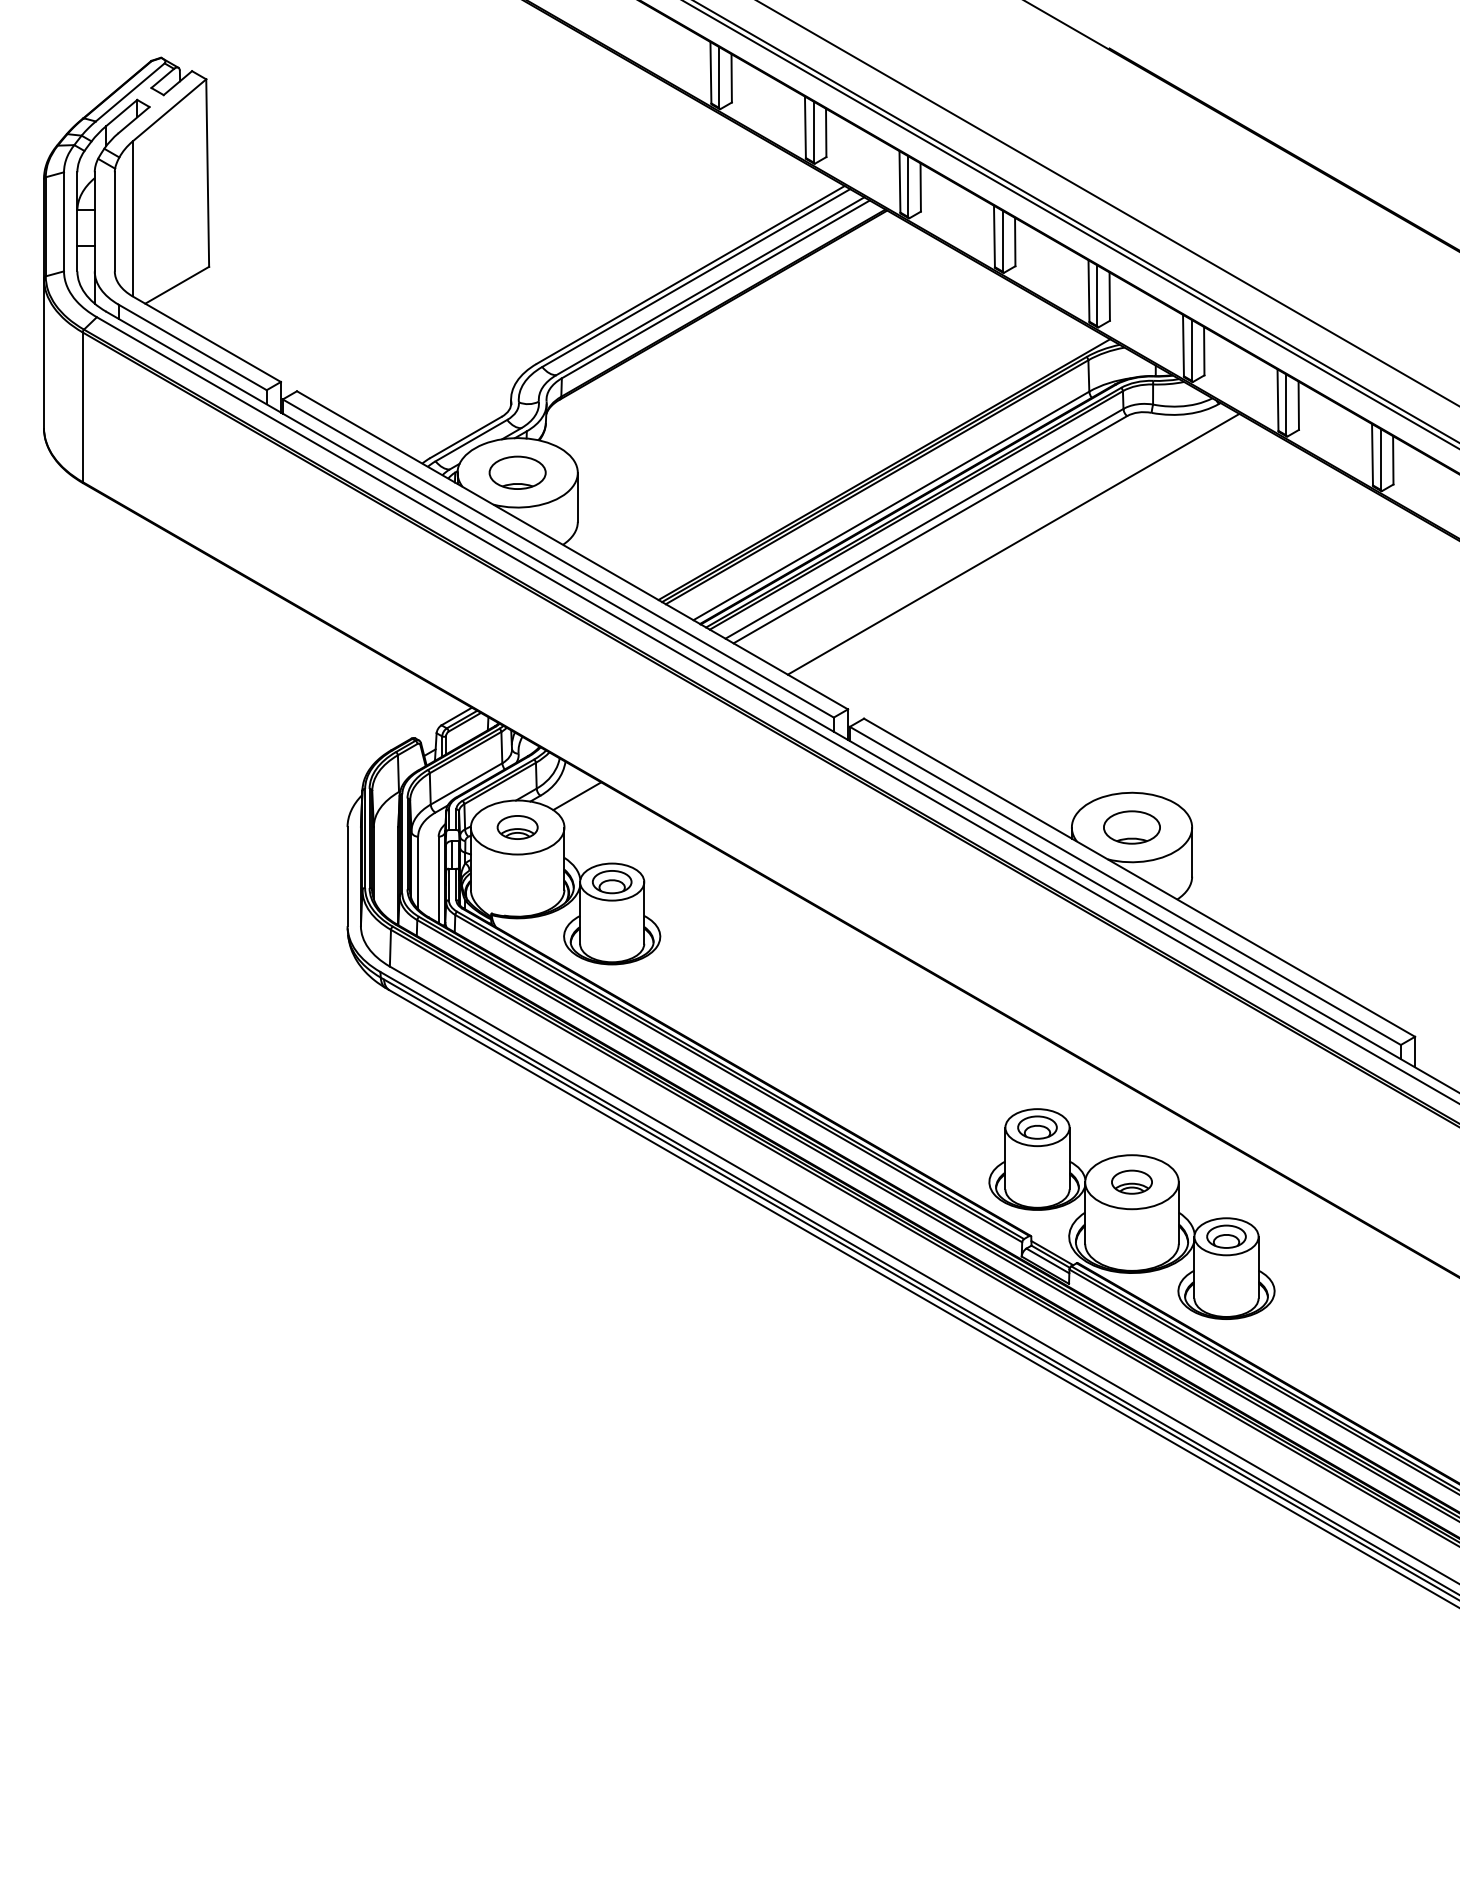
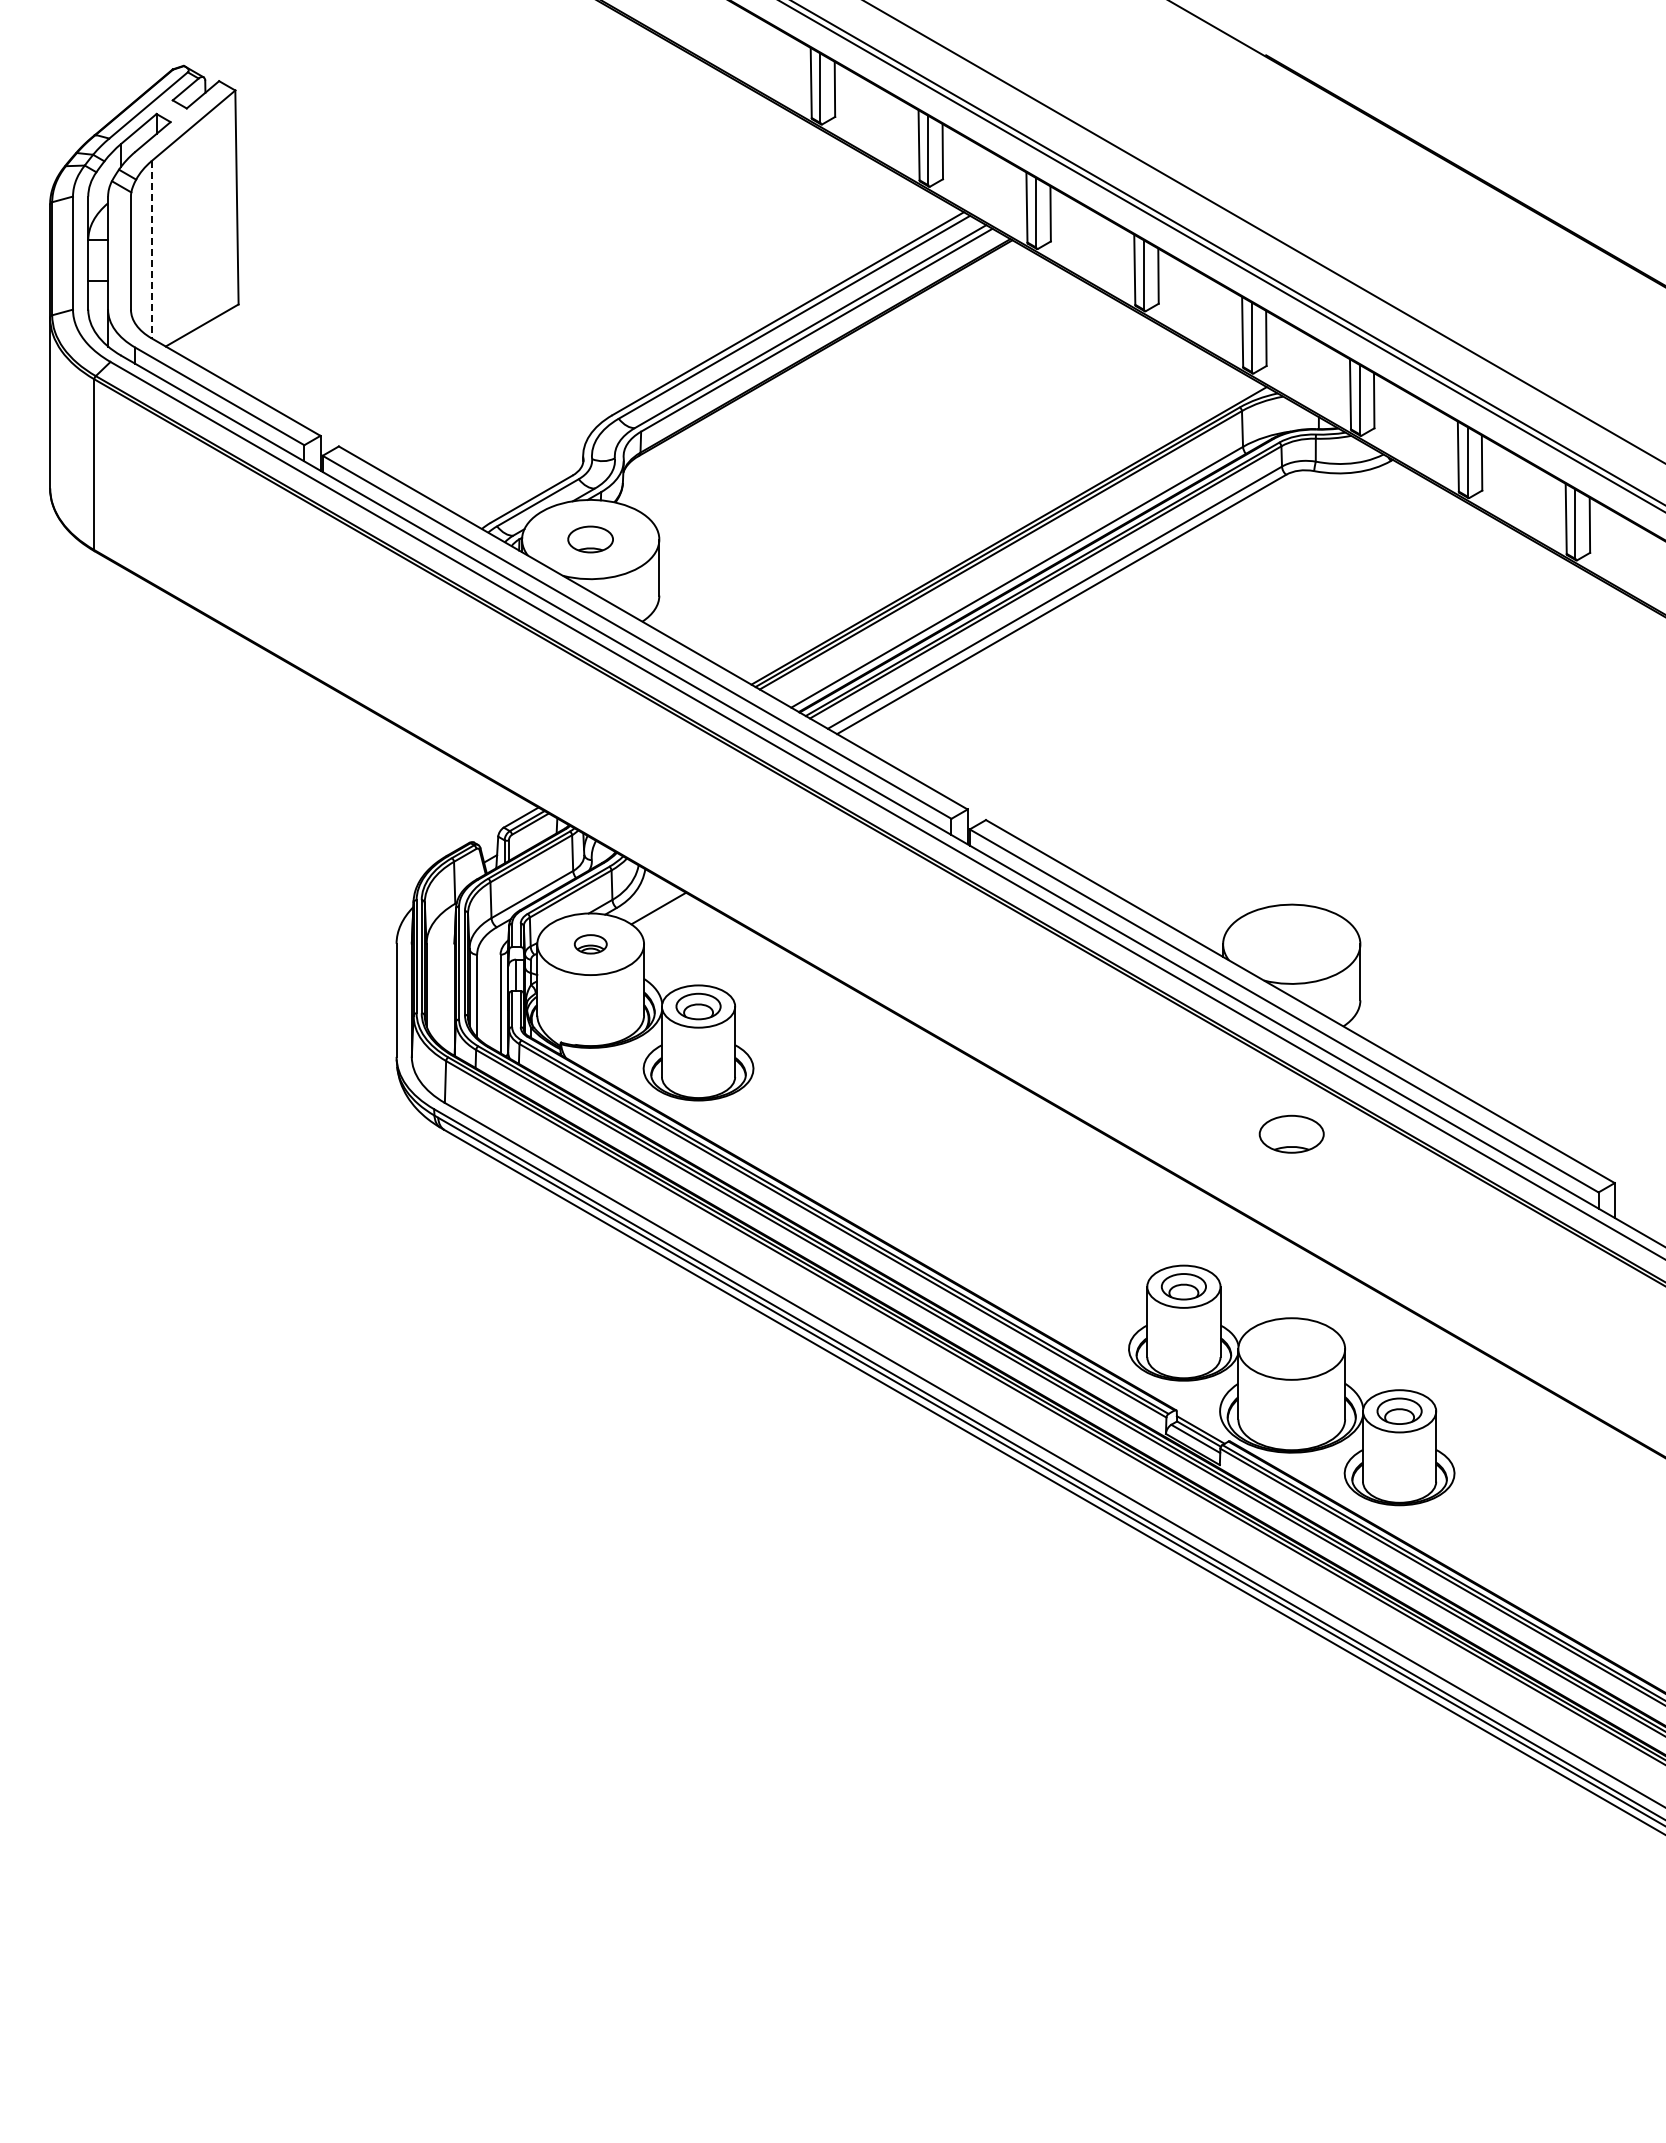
line: (132, 218) -> (151, 249), solid -> dashed
part: (517, 472) -> (590, 539), size x0.7
line: (1013, 543) -> (1156, 620), removed
part: (1131, 826) -> (1291, 1133), moved
part: (517, 827) -> (590, 944), size x0.7
part: (1131, 1182) -> (1291, 1349), removed

